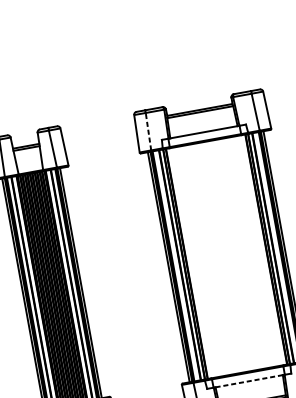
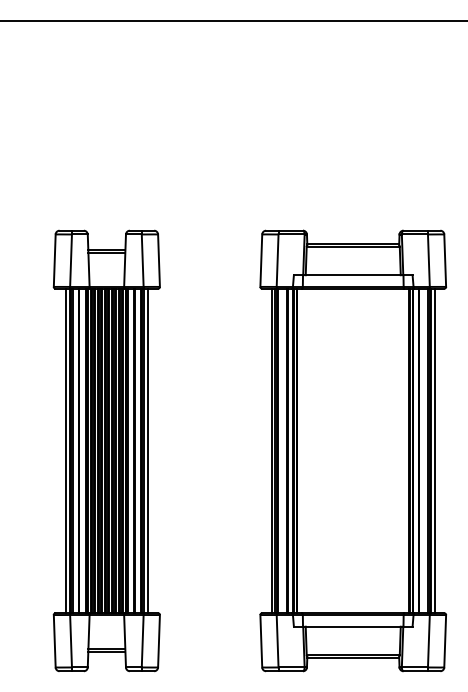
line: (148, 131) -> (277, 260), dashed -> solid
line: (249, 381) -> (353, 626), dashed -> solid

